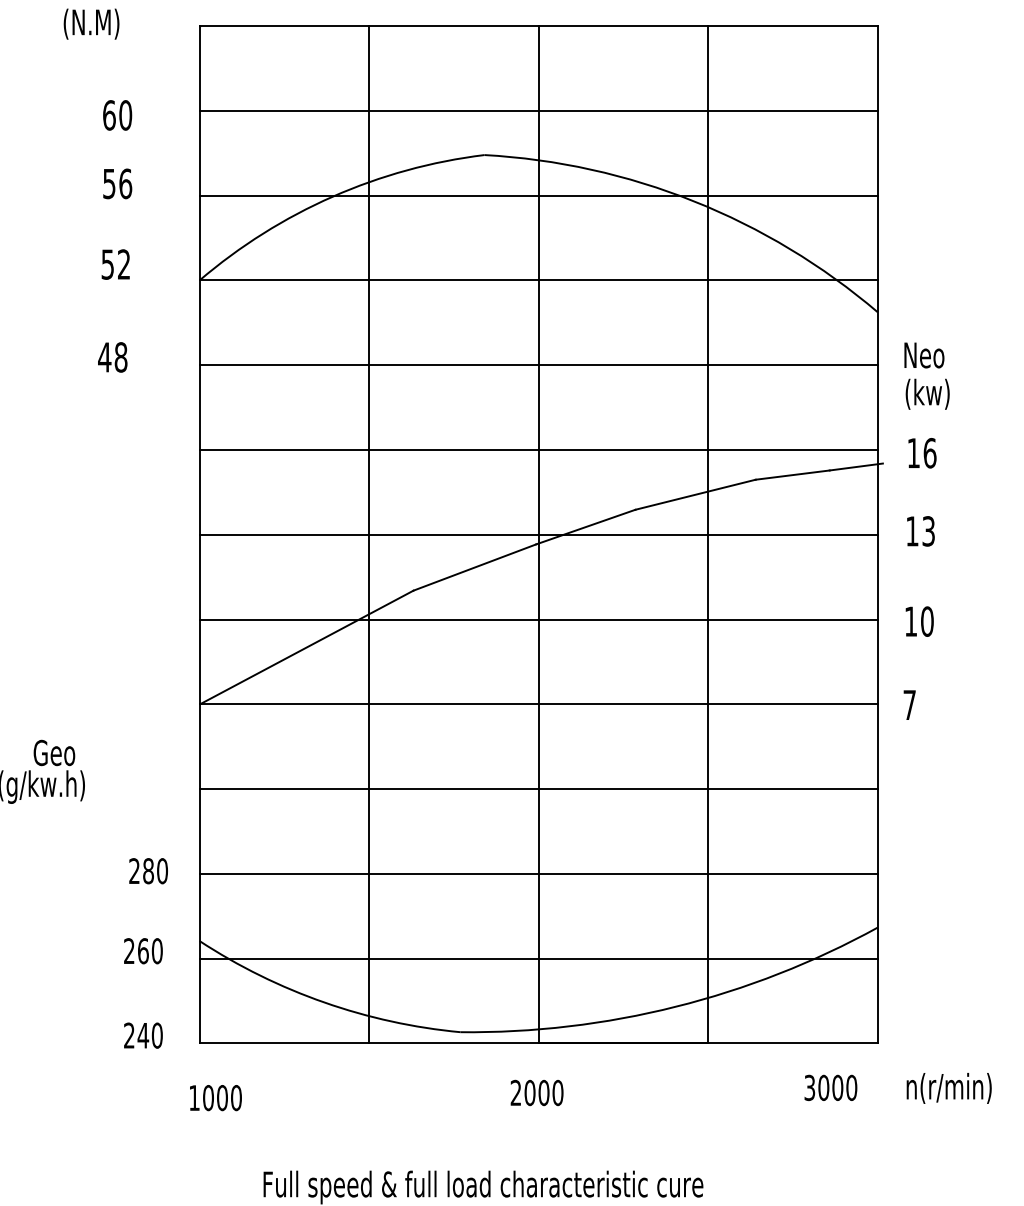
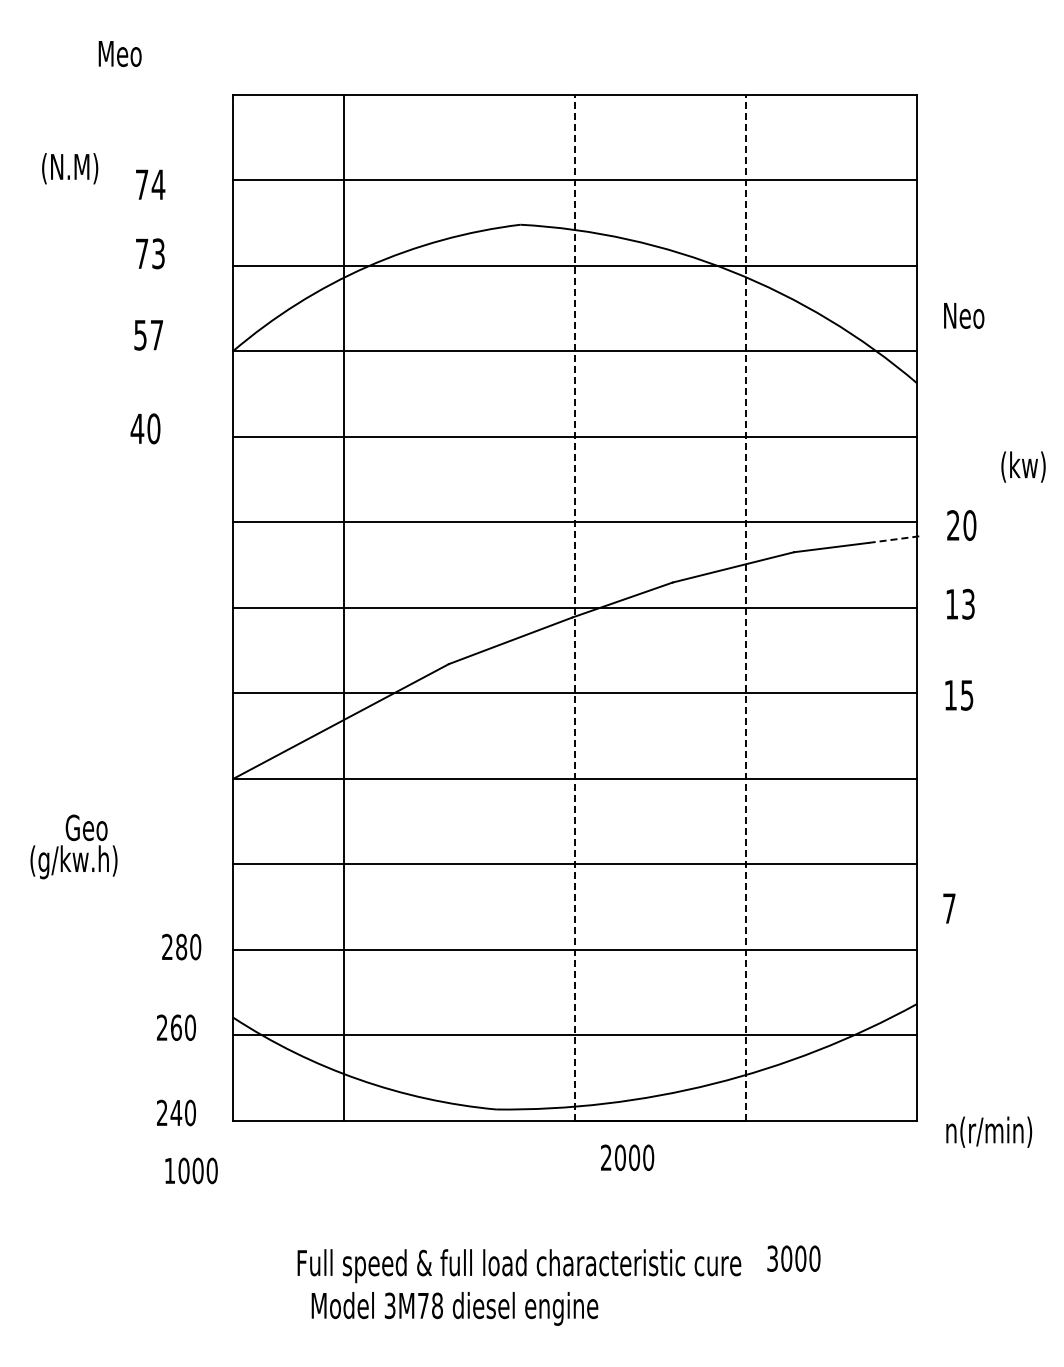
text: (91, 23) -> (70, 168), moved
text: (117, 115) -> (150, 184), 60 -> 74
text: (117, 183) -> (150, 253), 56 -> 73
text: (123, 263) -> (156, 334), 52 -> 57
text: (924, 355) -> (964, 315), moved
text: (120, 358) -> (153, 429), 48 -> 40
text: (927, 393) -> (1023, 466), moved
text: (921, 453) -> (961, 525), 16 -> 20
line: (857, 467) -> (896, 539), solid -> dashed
line: (369, 534) -> (344, 607), moved
line: (539, 534) -> (575, 607), solid -> dashed
line: (708, 534) -> (746, 607), solid -> dashed
text: (926, 621) -> (966, 695), 10 -> 15
text: (909, 705) -> (949, 908), moved
text: (830, 1087) -> (793, 1258), moved
text: (949, 1087) -> (989, 1131), moved
text: (537, 1092) -> (627, 1157), moved
text: (215, 1097) -> (191, 1170), moved

